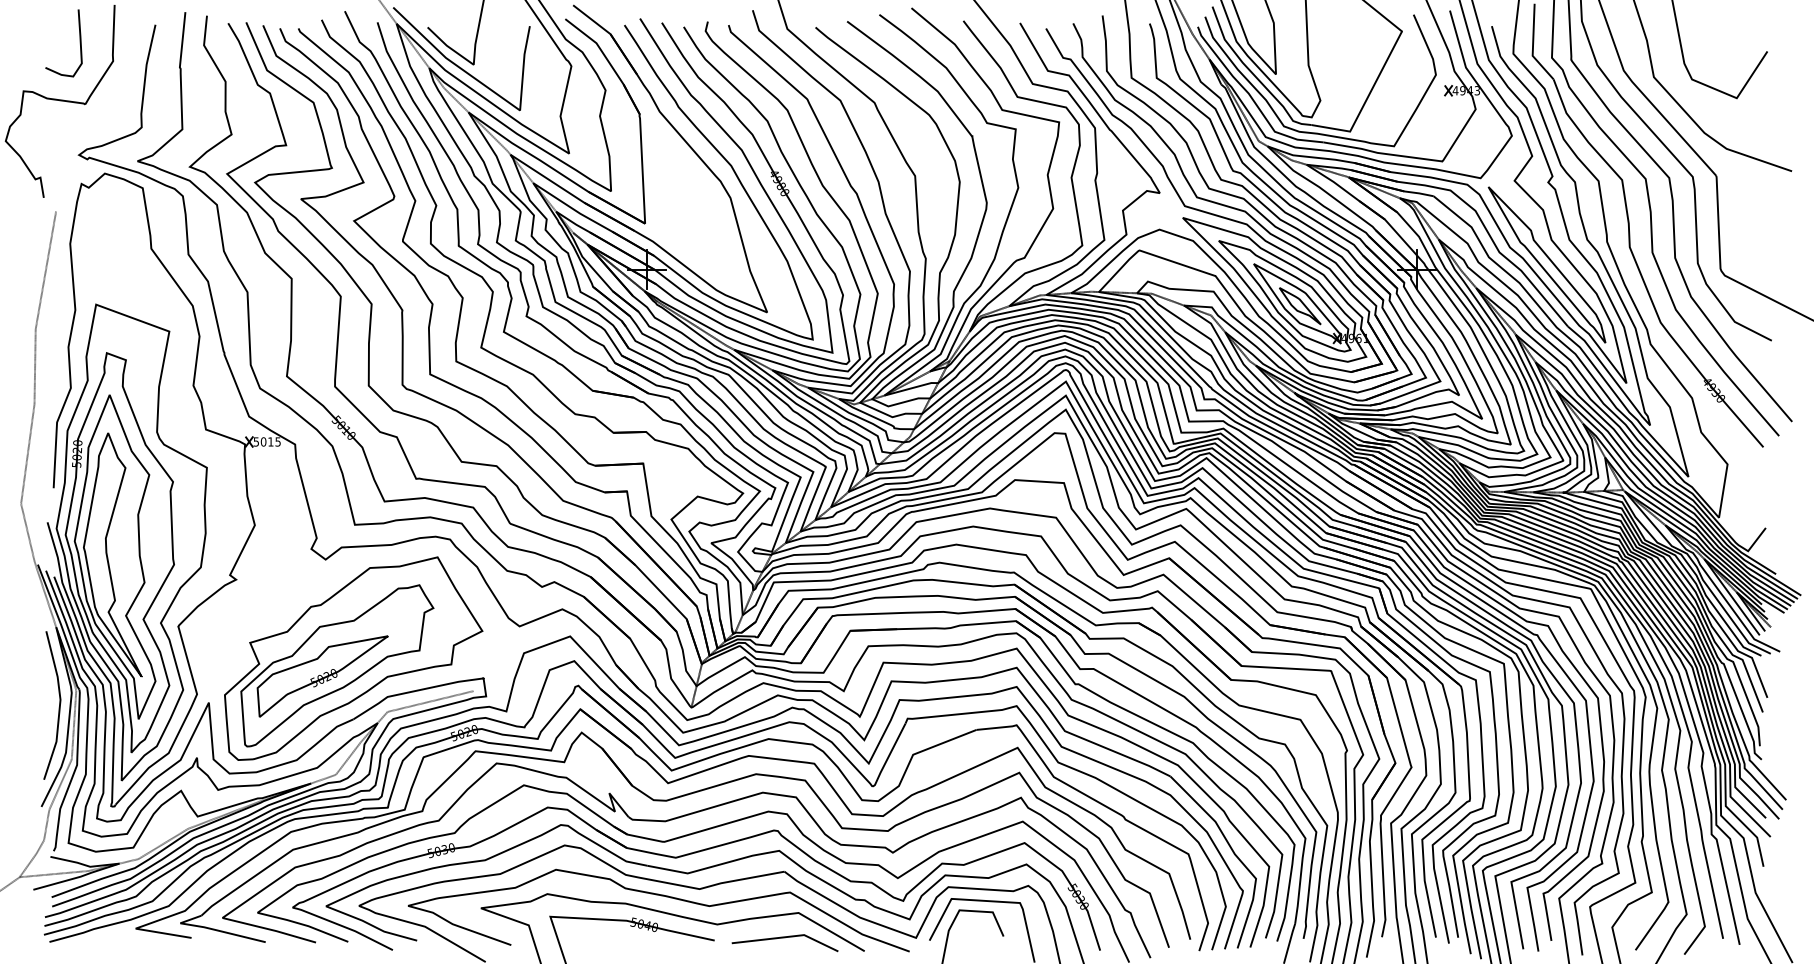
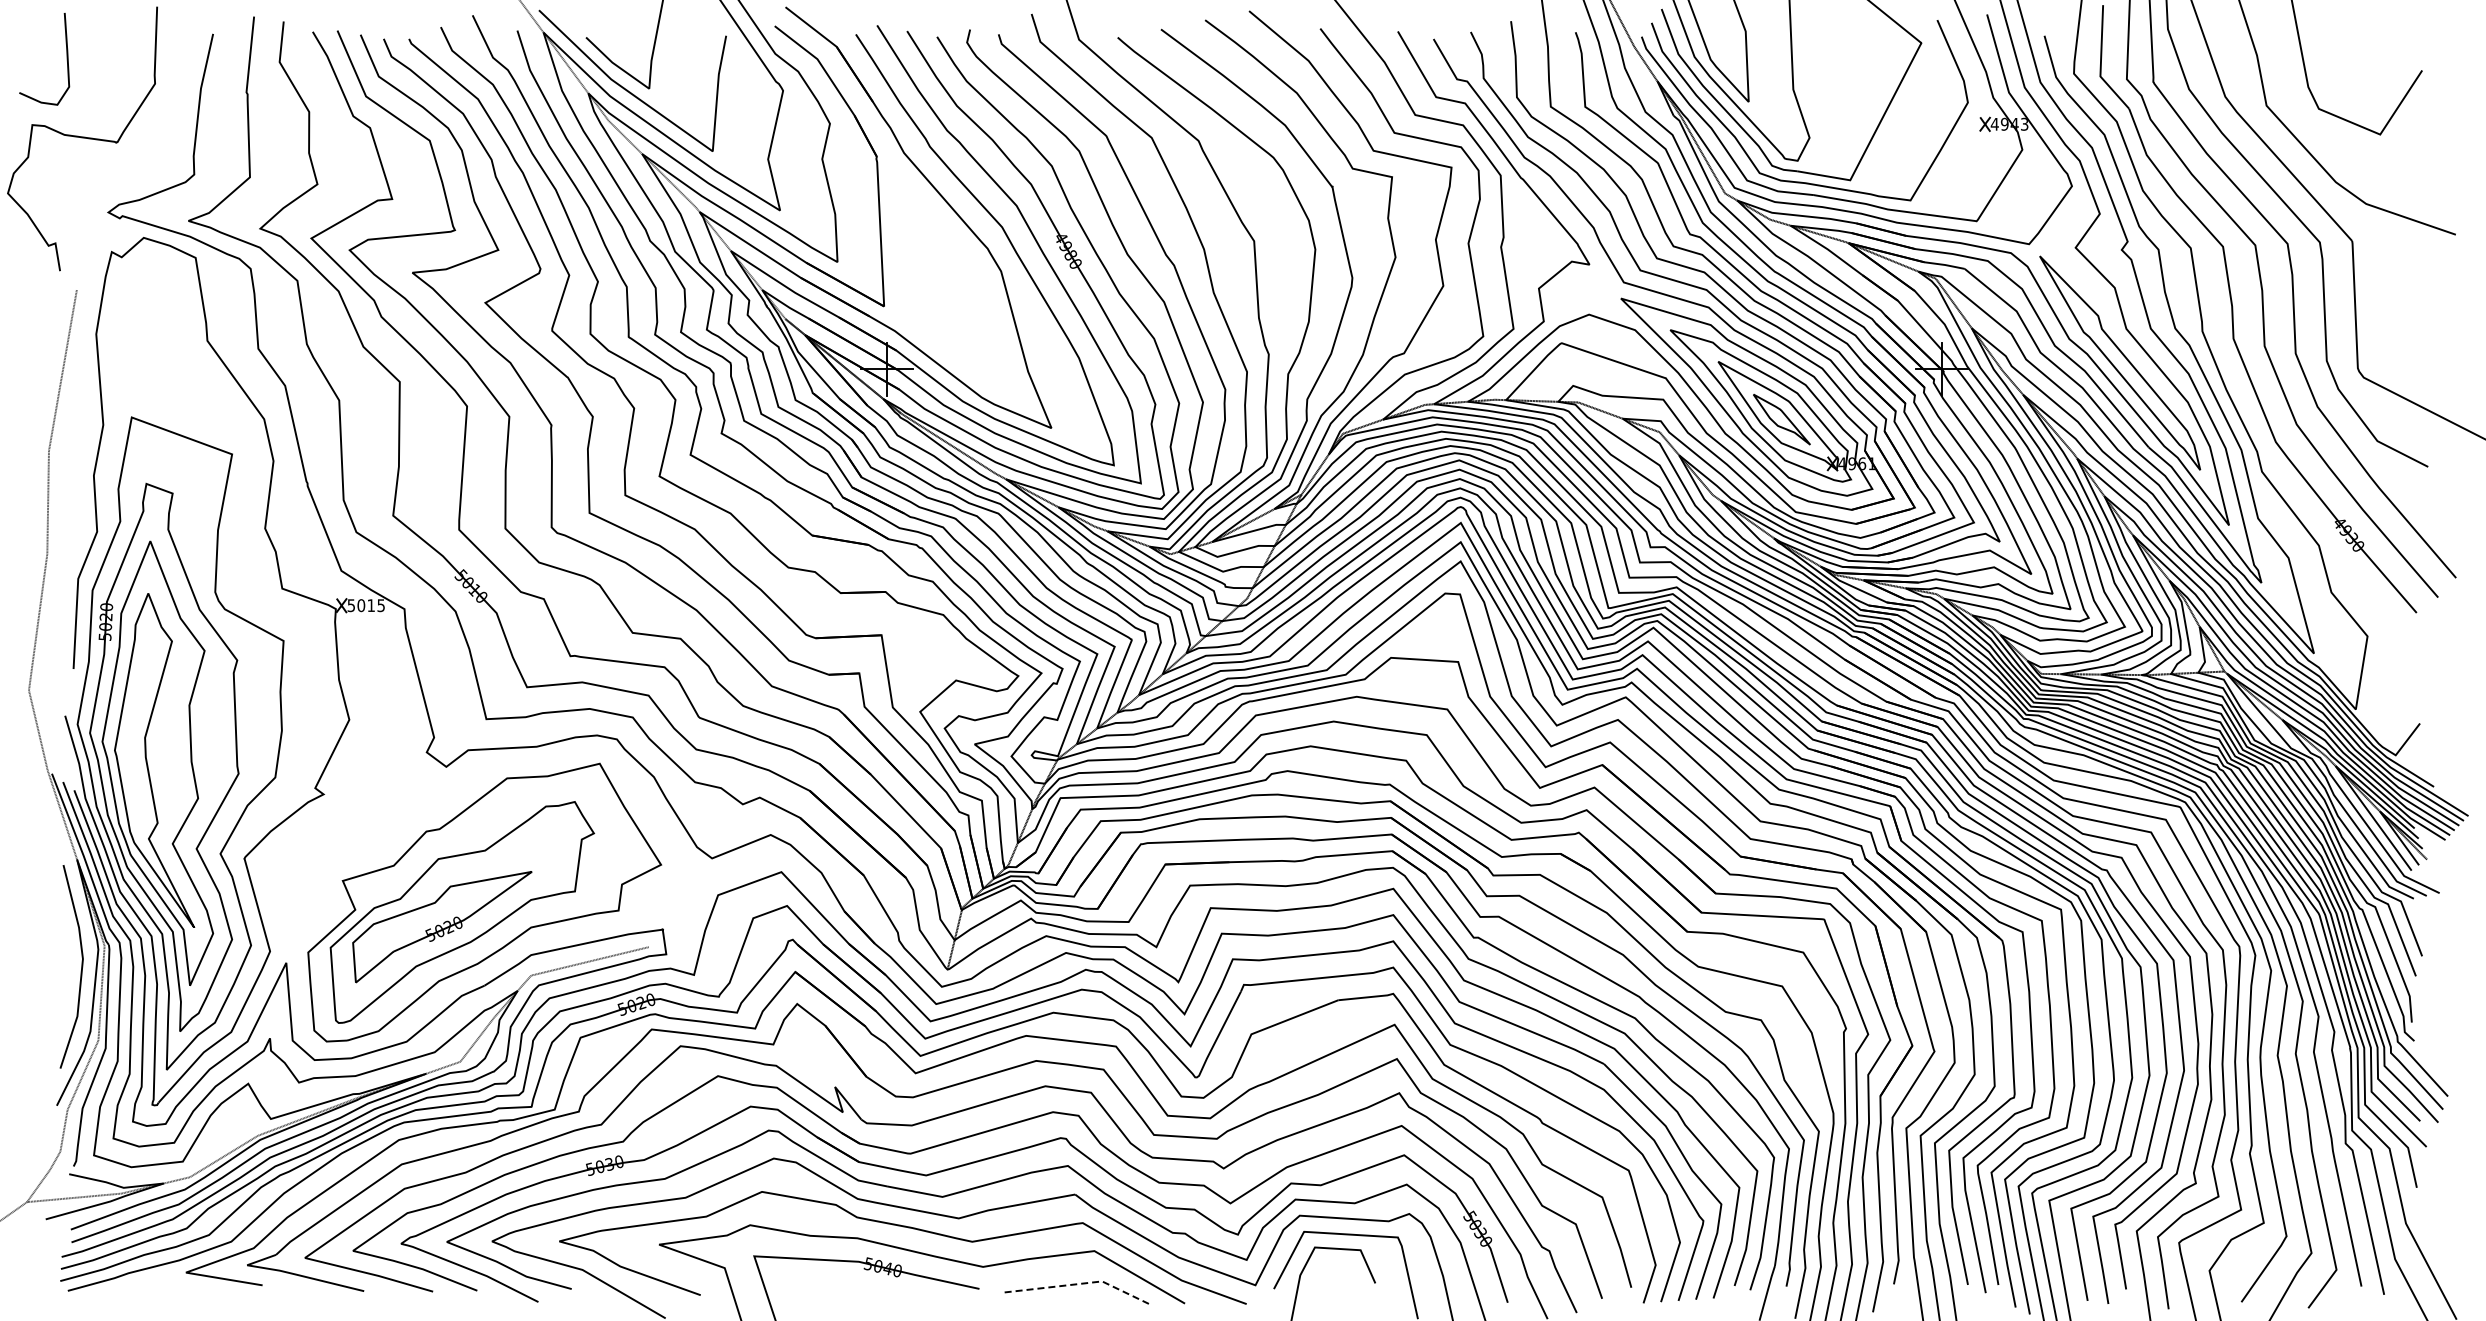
curve: (79, 43) -> (66, 59), moved
line: (786, 937) -> (1078, 1284), solid -> dashed

